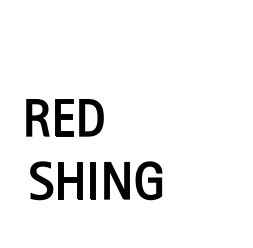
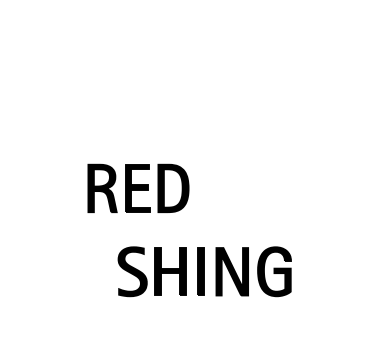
part: (96, 180) -> (204, 271), moved

